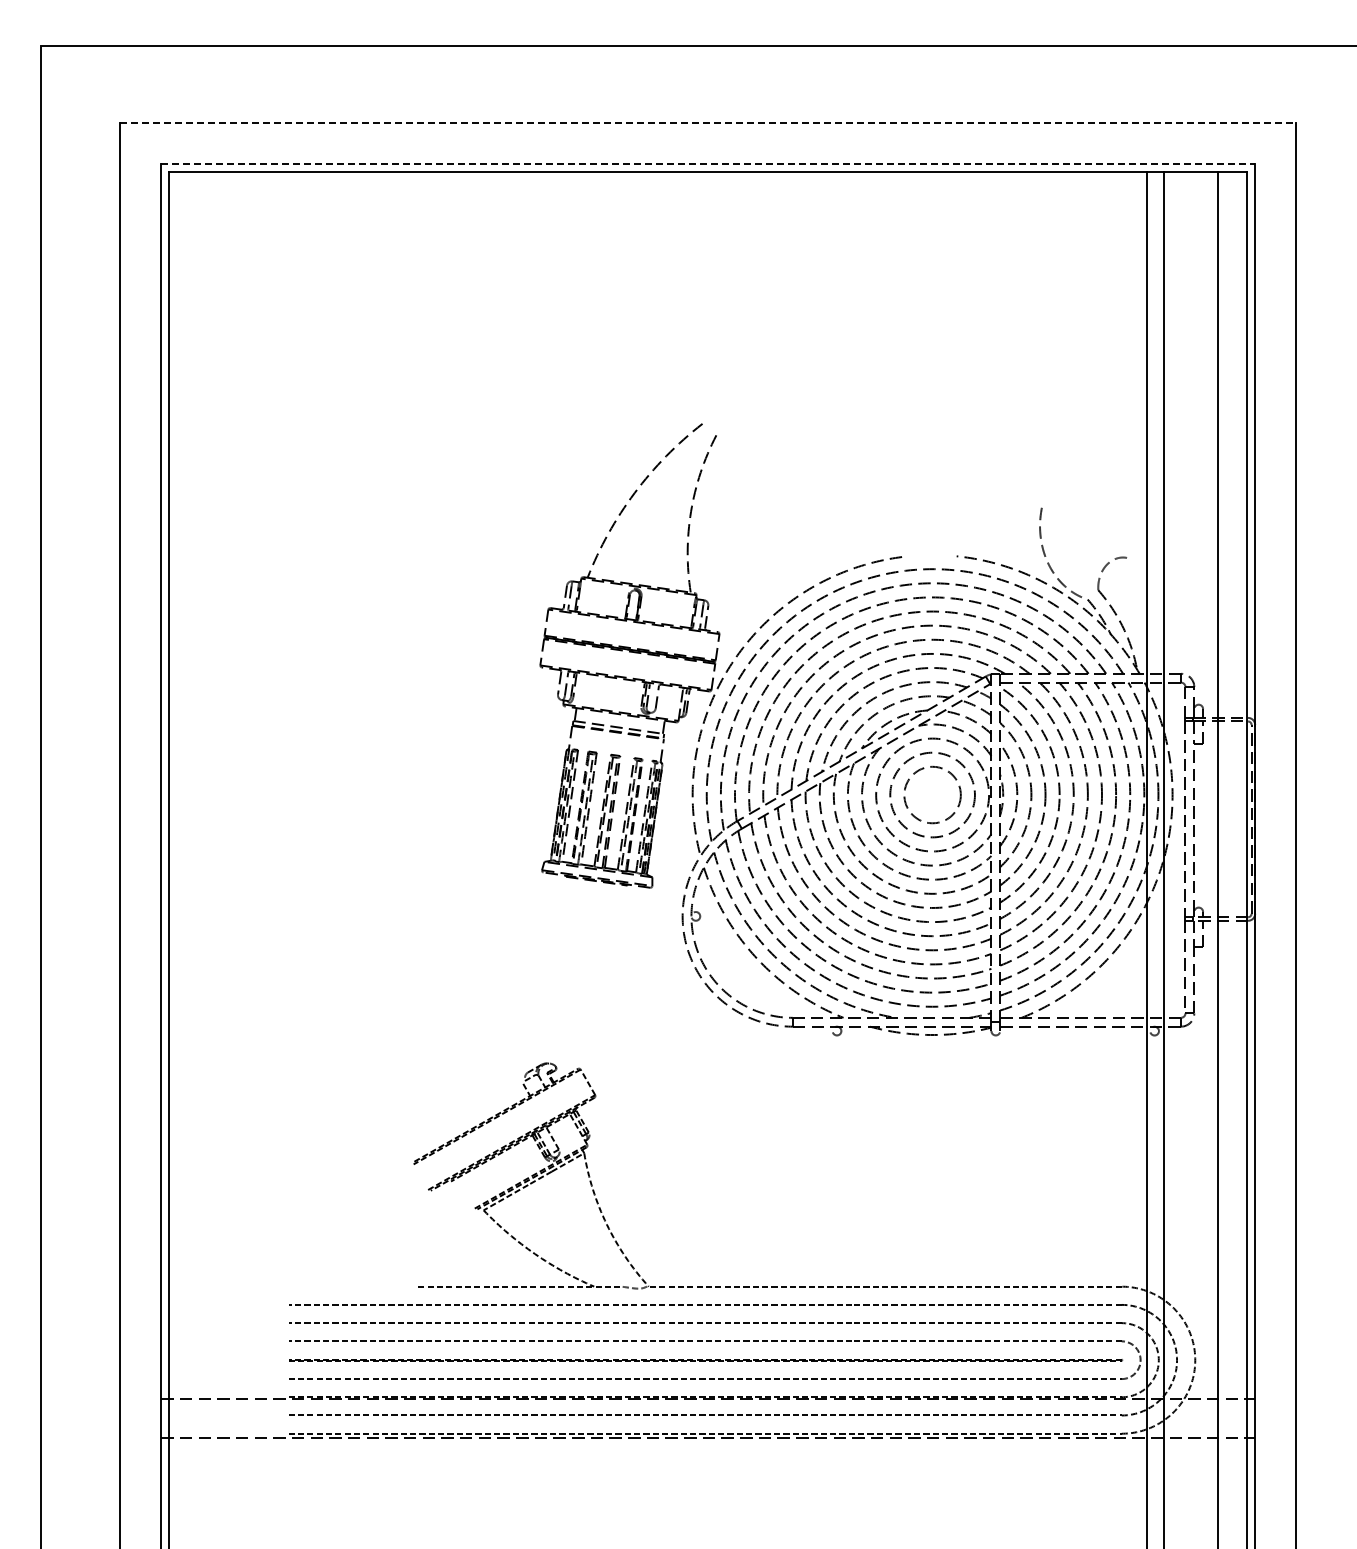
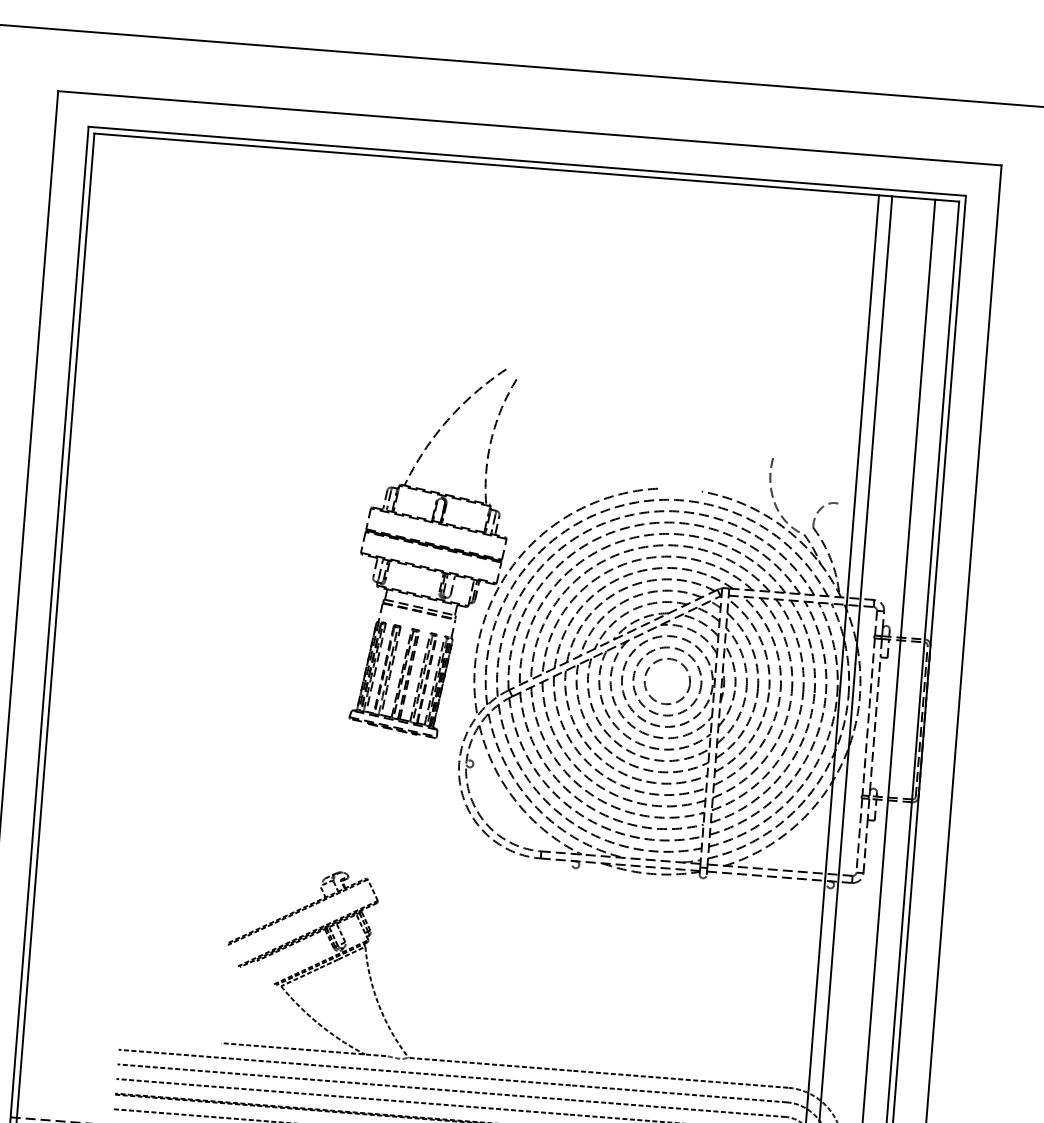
line: (708, 122) -> (530, 127), dashed -> solid
line: (708, 164) -> (527, 161), dashed -> solid

